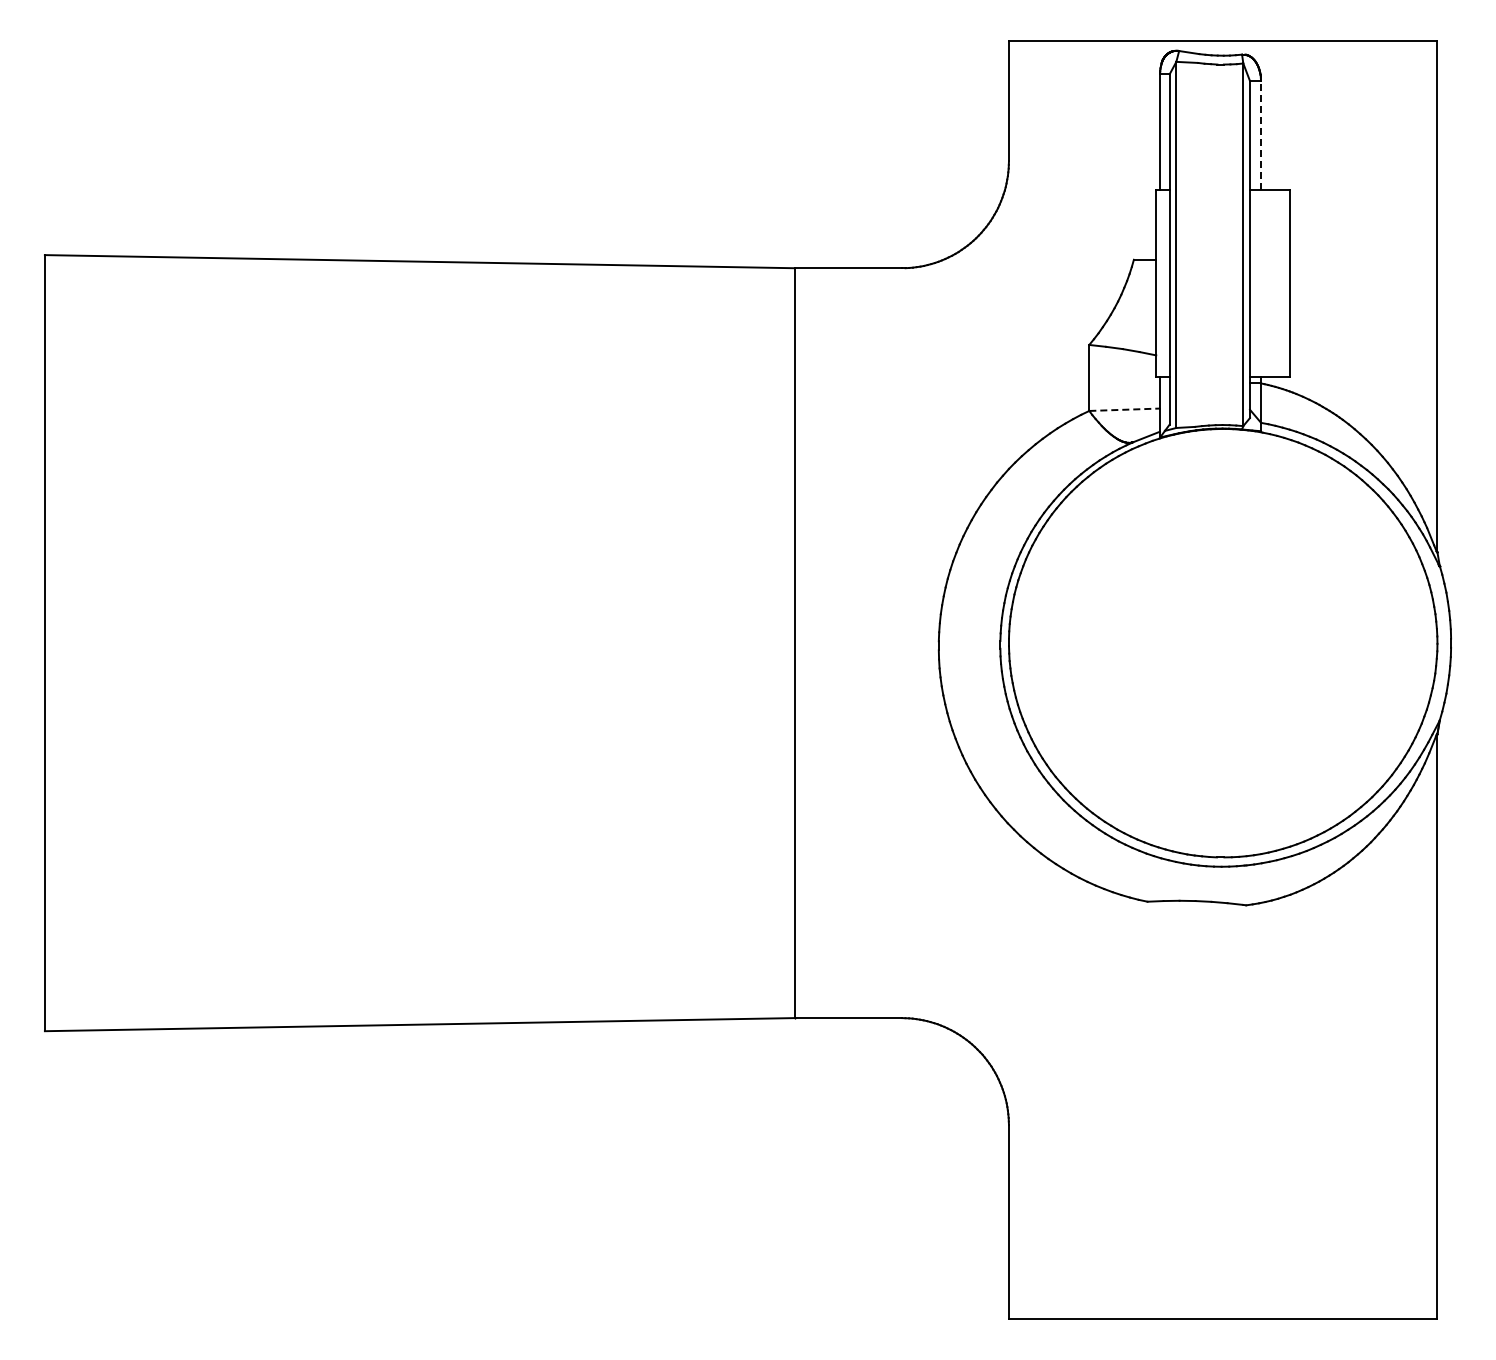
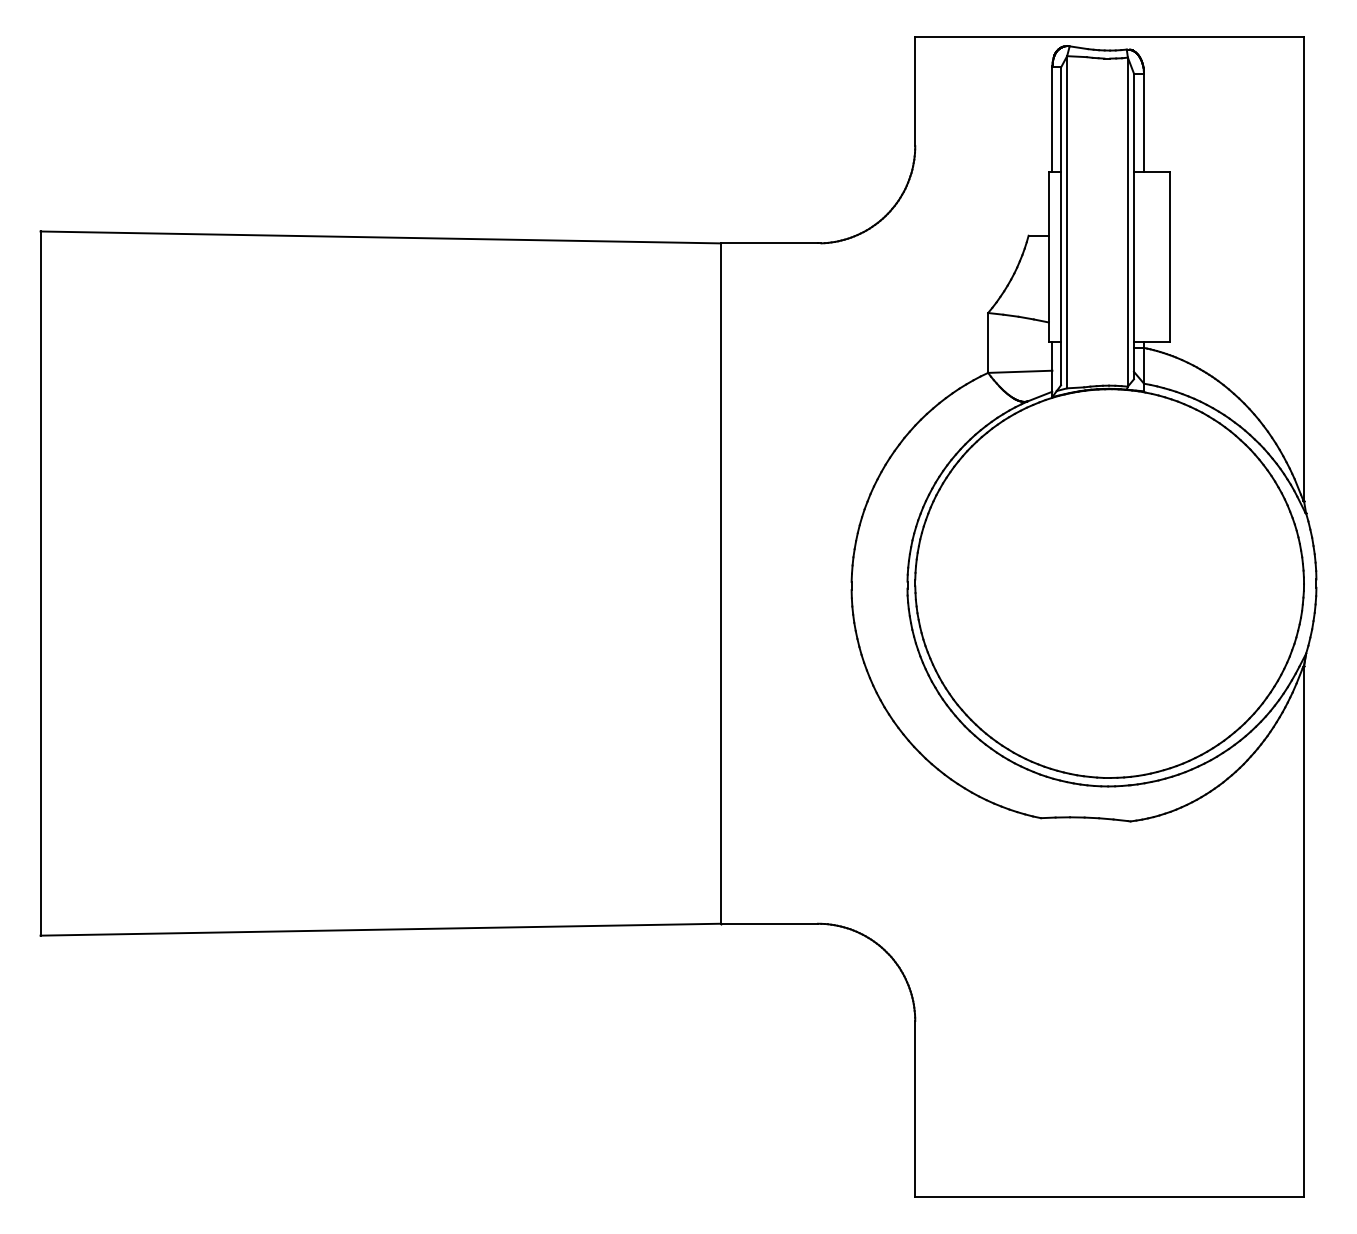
line: (1260, 134) -> (1143, 122), dashed -> solid
line: (1125, 409) -> (1021, 371), dashed -> solid

